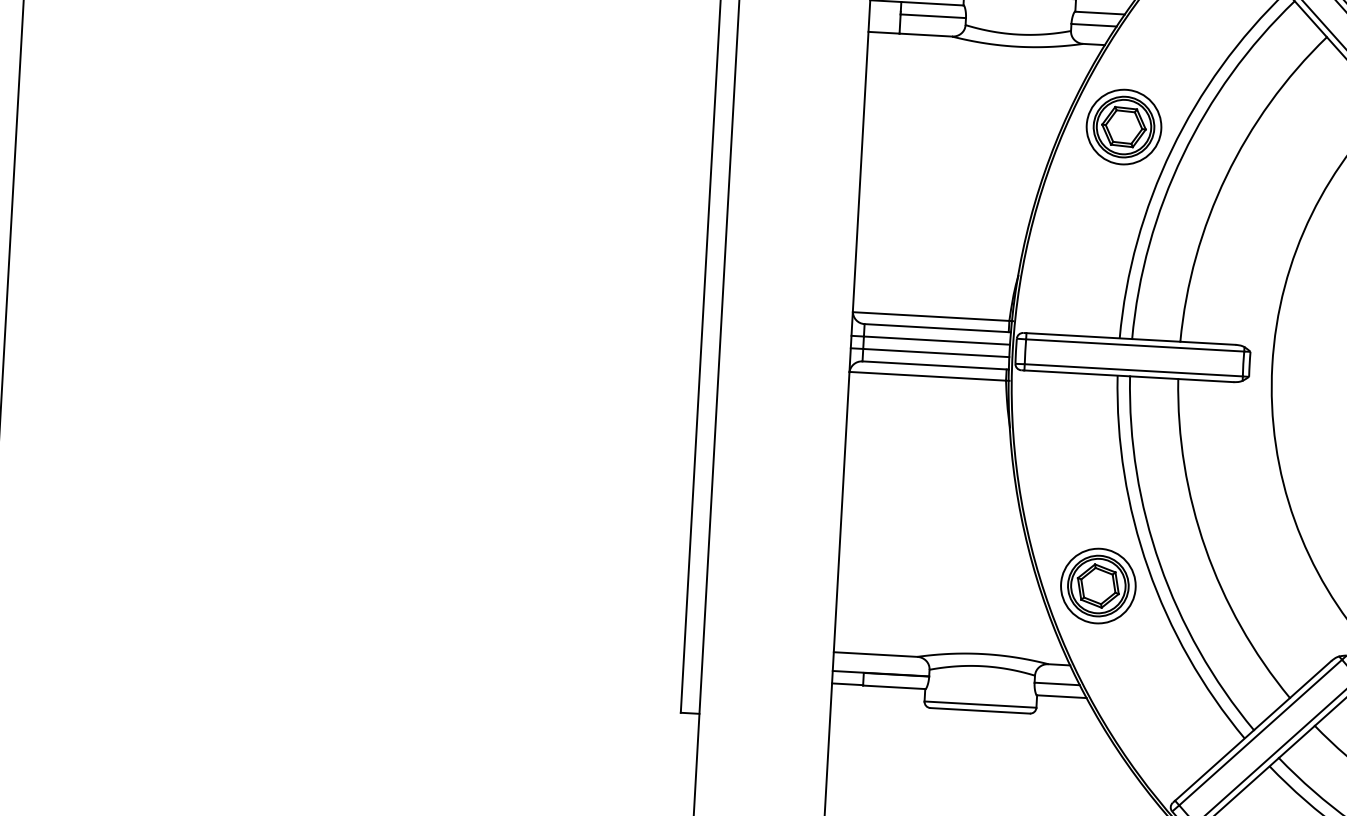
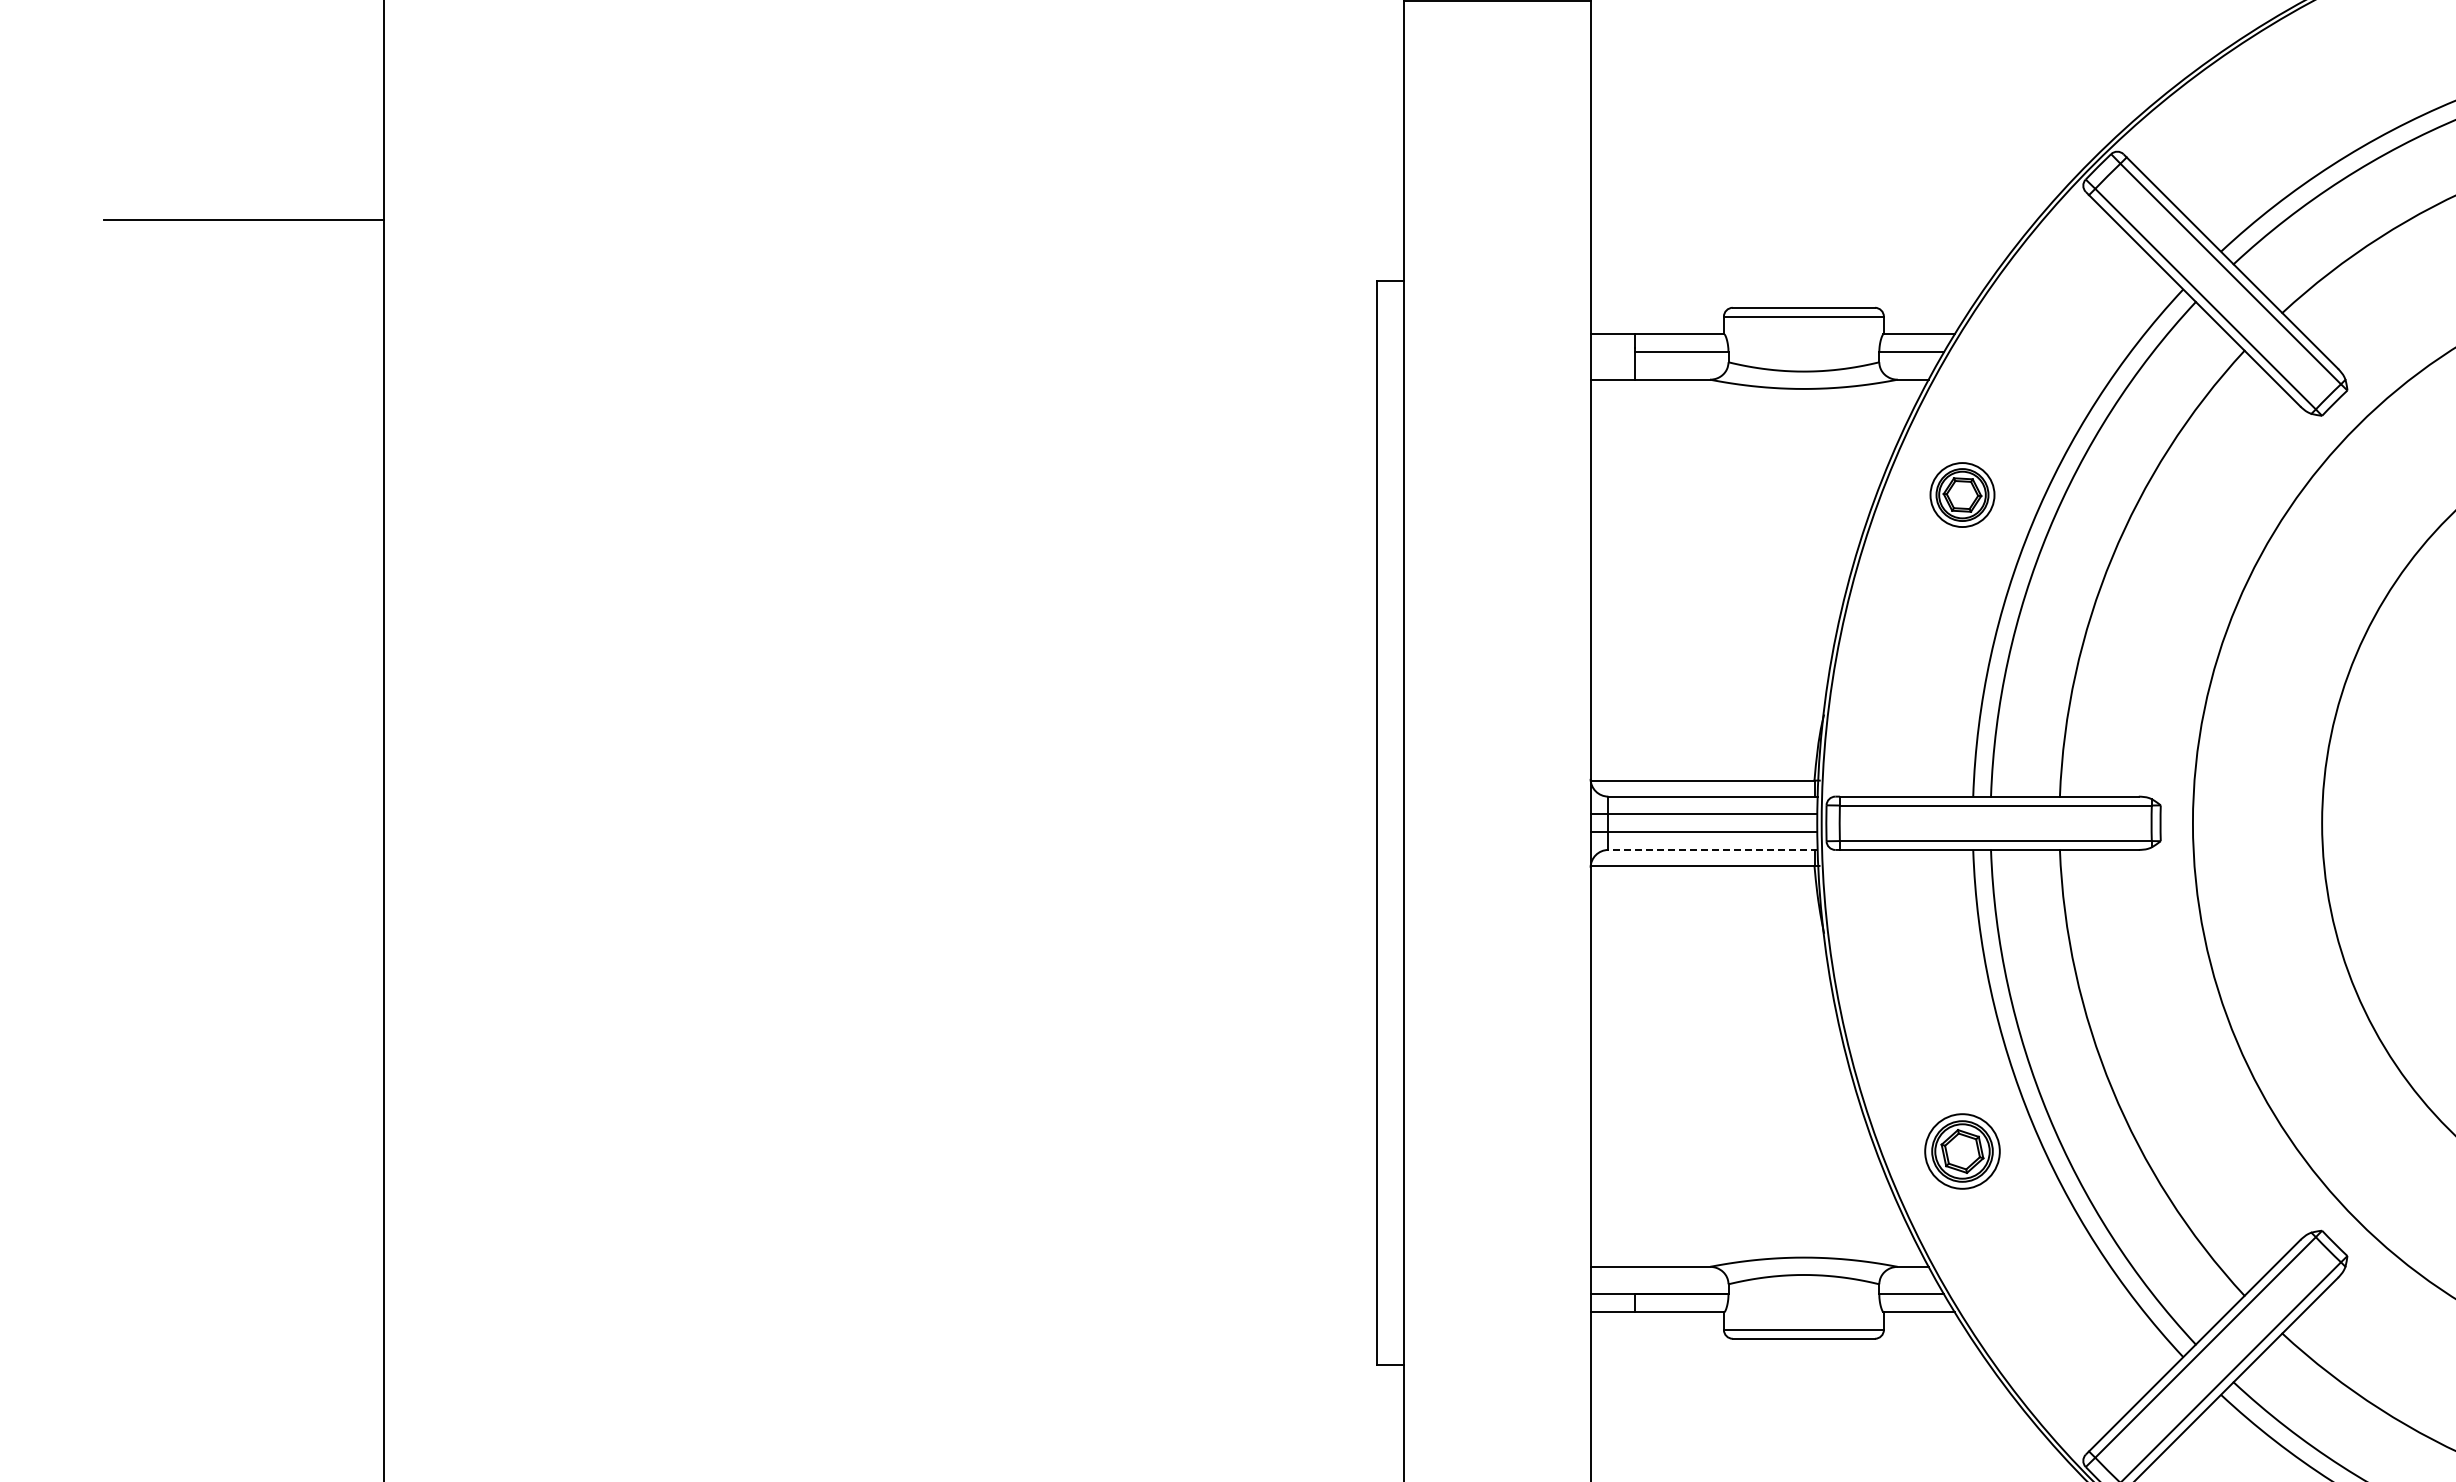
part: (1124, 126) -> (1962, 494), size x0.6
line: (936, 365) -> (1713, 849), solid -> dashed
part: (1098, 586) -> (1962, 1151), size x0.7

